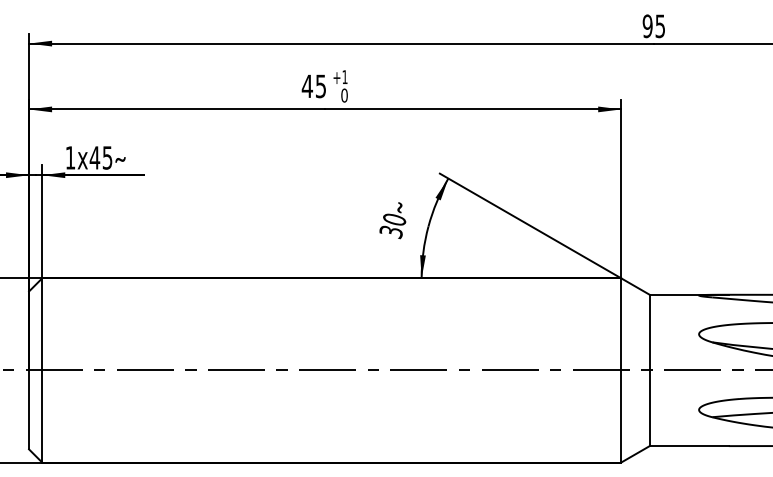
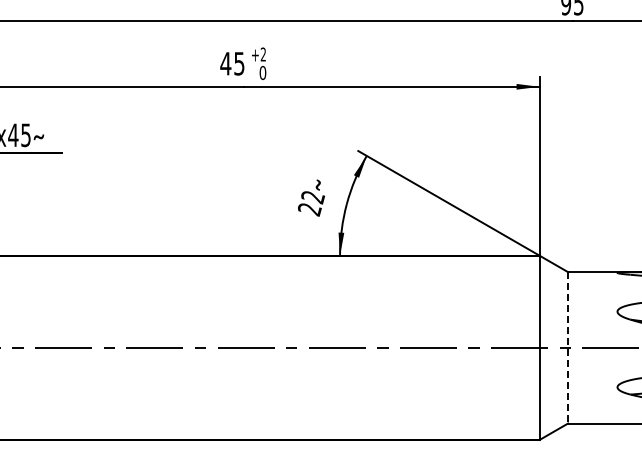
text: (344, 76) -> (262, 53), +1 -> +2
text: (392, 226) -> (310, 203), 30 -> 22
line: (649, 370) -> (567, 347), solid -> dashed

